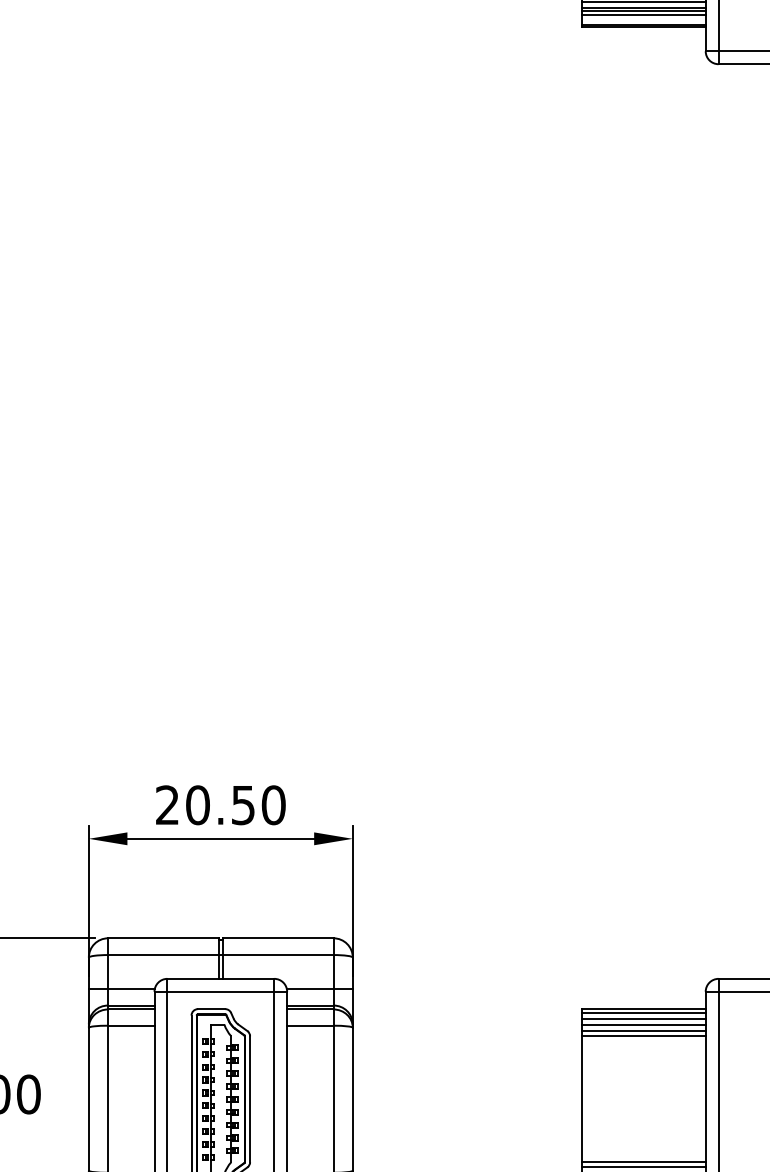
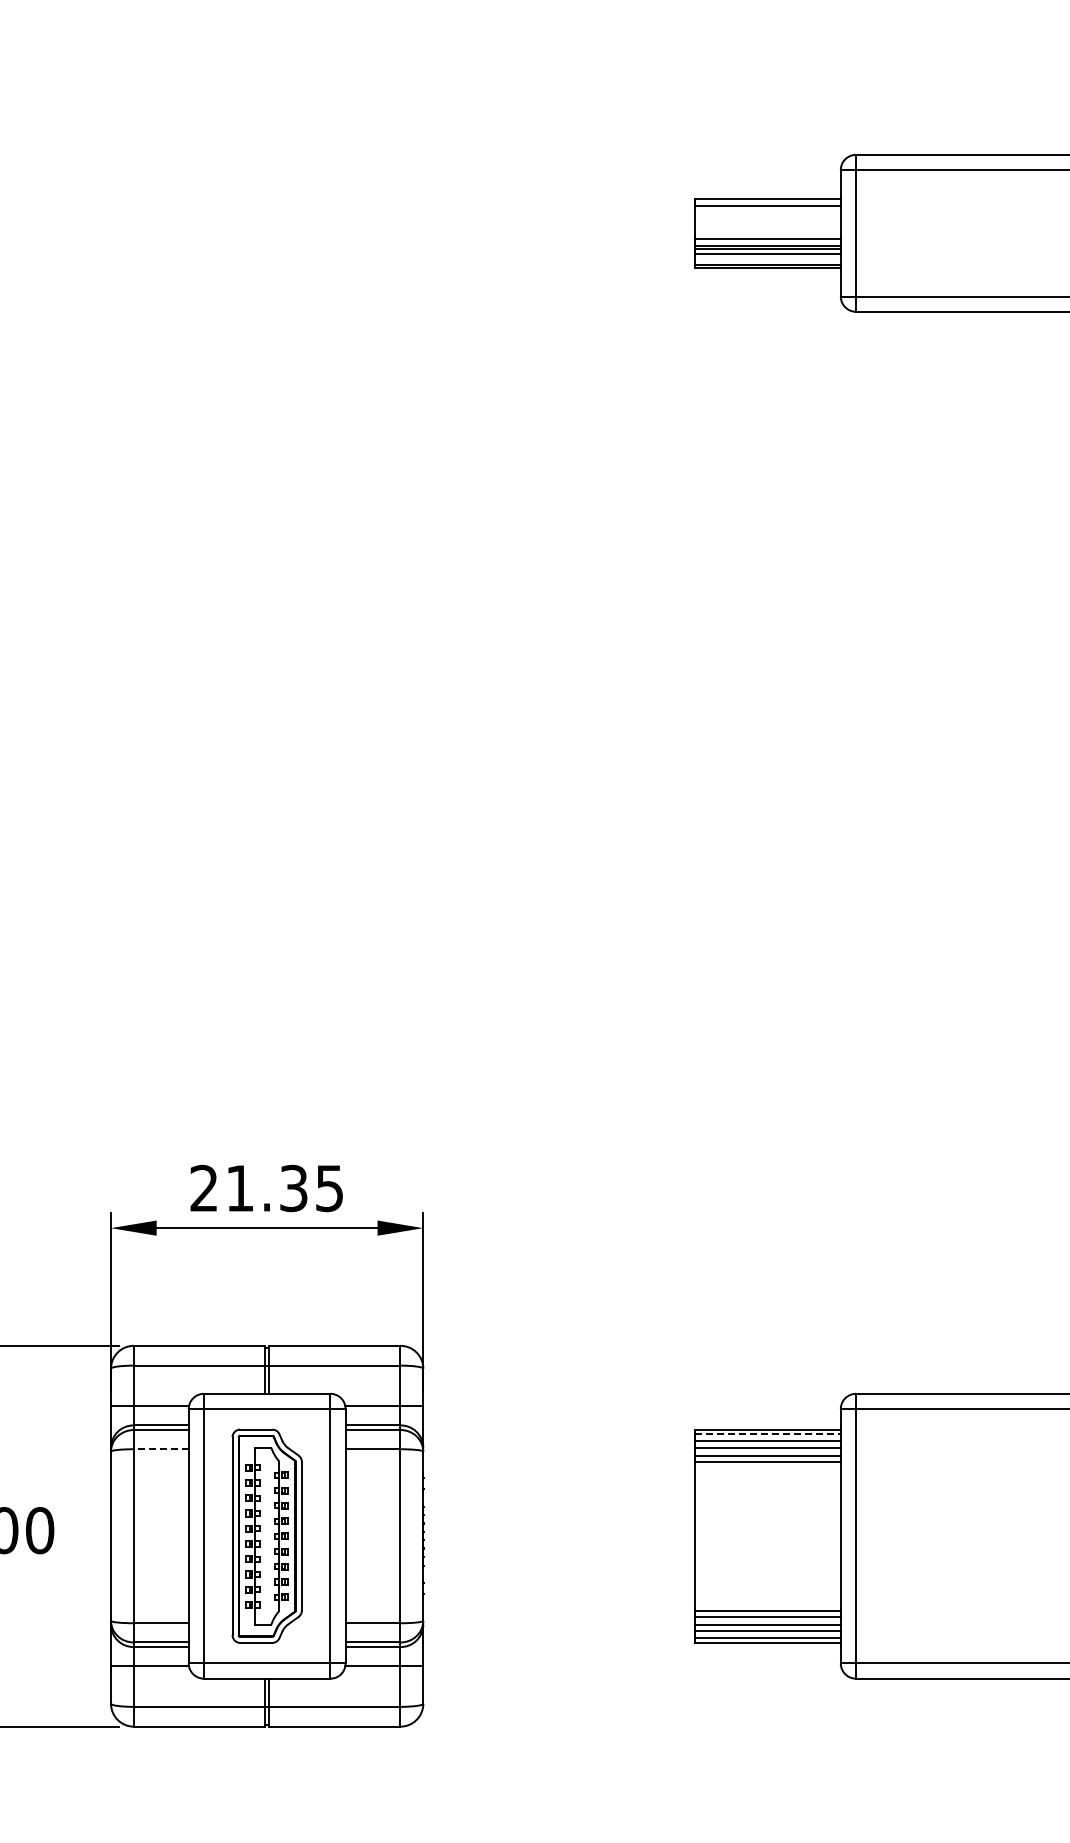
text: (235, 805) -> (284, 1188), 20.50 -> 21.35
line: (644, 1013) -> (768, 1434), solid -> dashed
line: (130, 1025) -> (160, 1449), solid -> dashed

